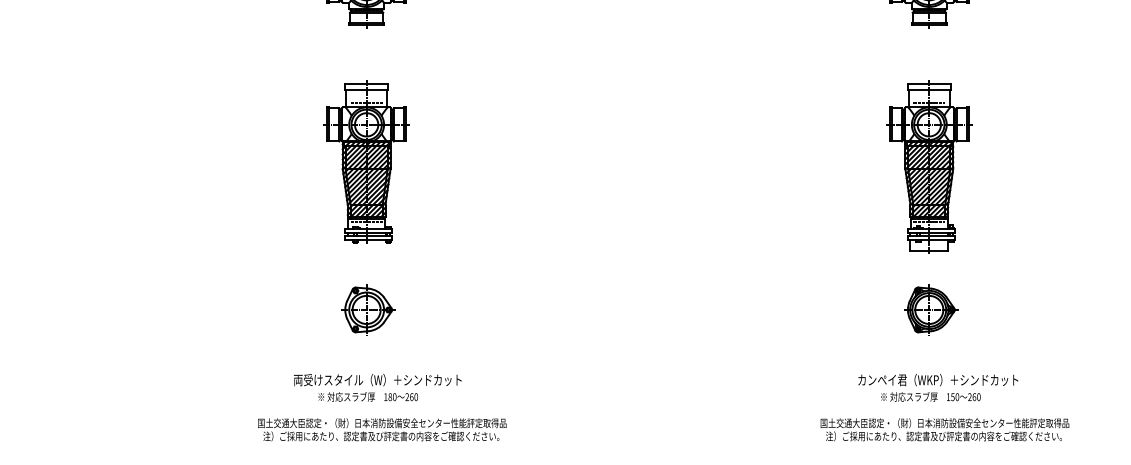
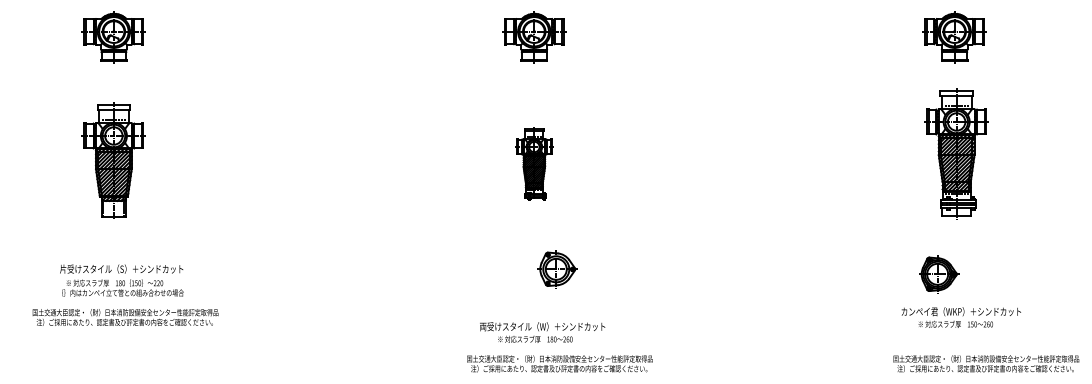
part: (366, 161) -> (534, 163), size x0.6
part: (929, 166) -> (956, 153), moved
part: (368, 310) -> (557, 269), moved
part: (931, 310) -> (939, 274), moved
text: (937, 387) -> (960, 317), moved
text: (381, 429) -> (559, 363), moved
text: (945, 429) -> (986, 363), moved

